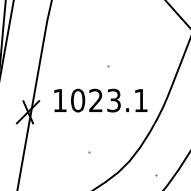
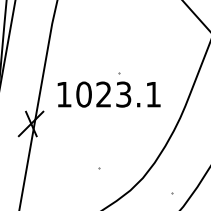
text: (100, 100) -> (108, 94), moved

